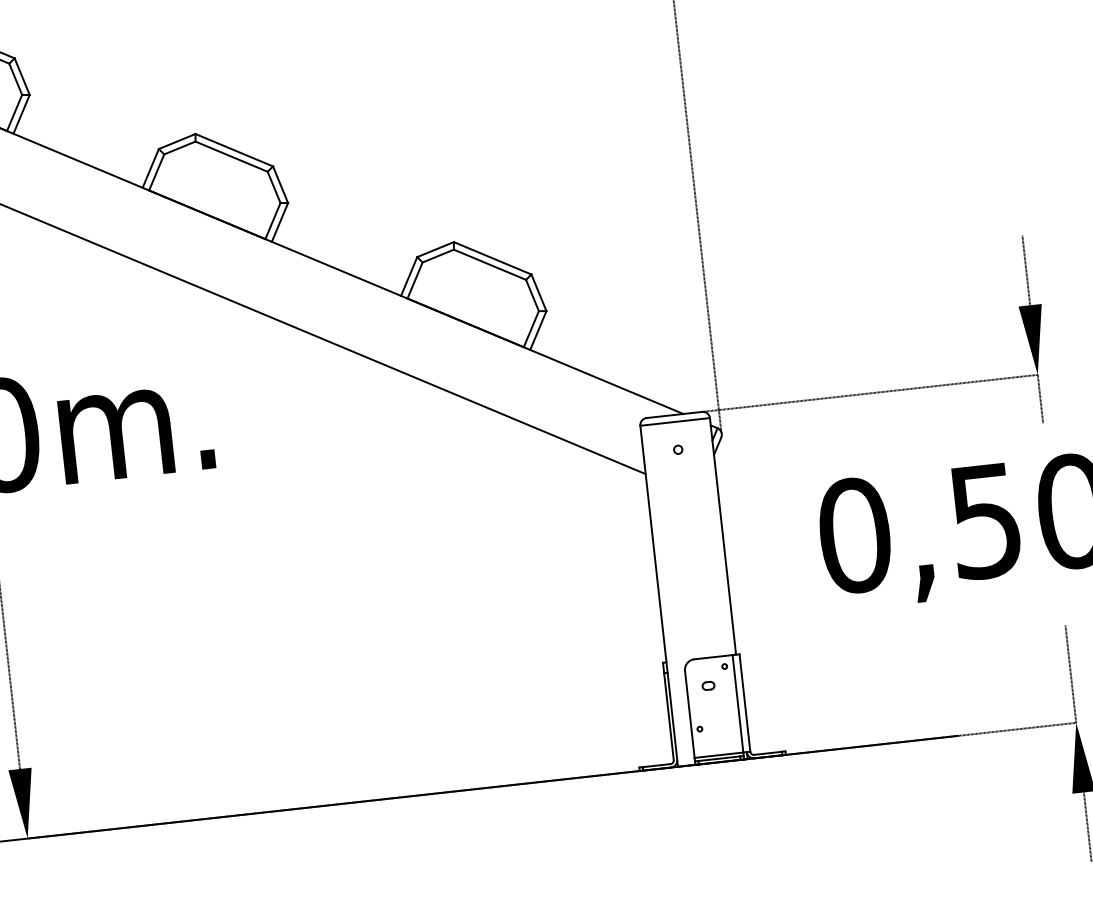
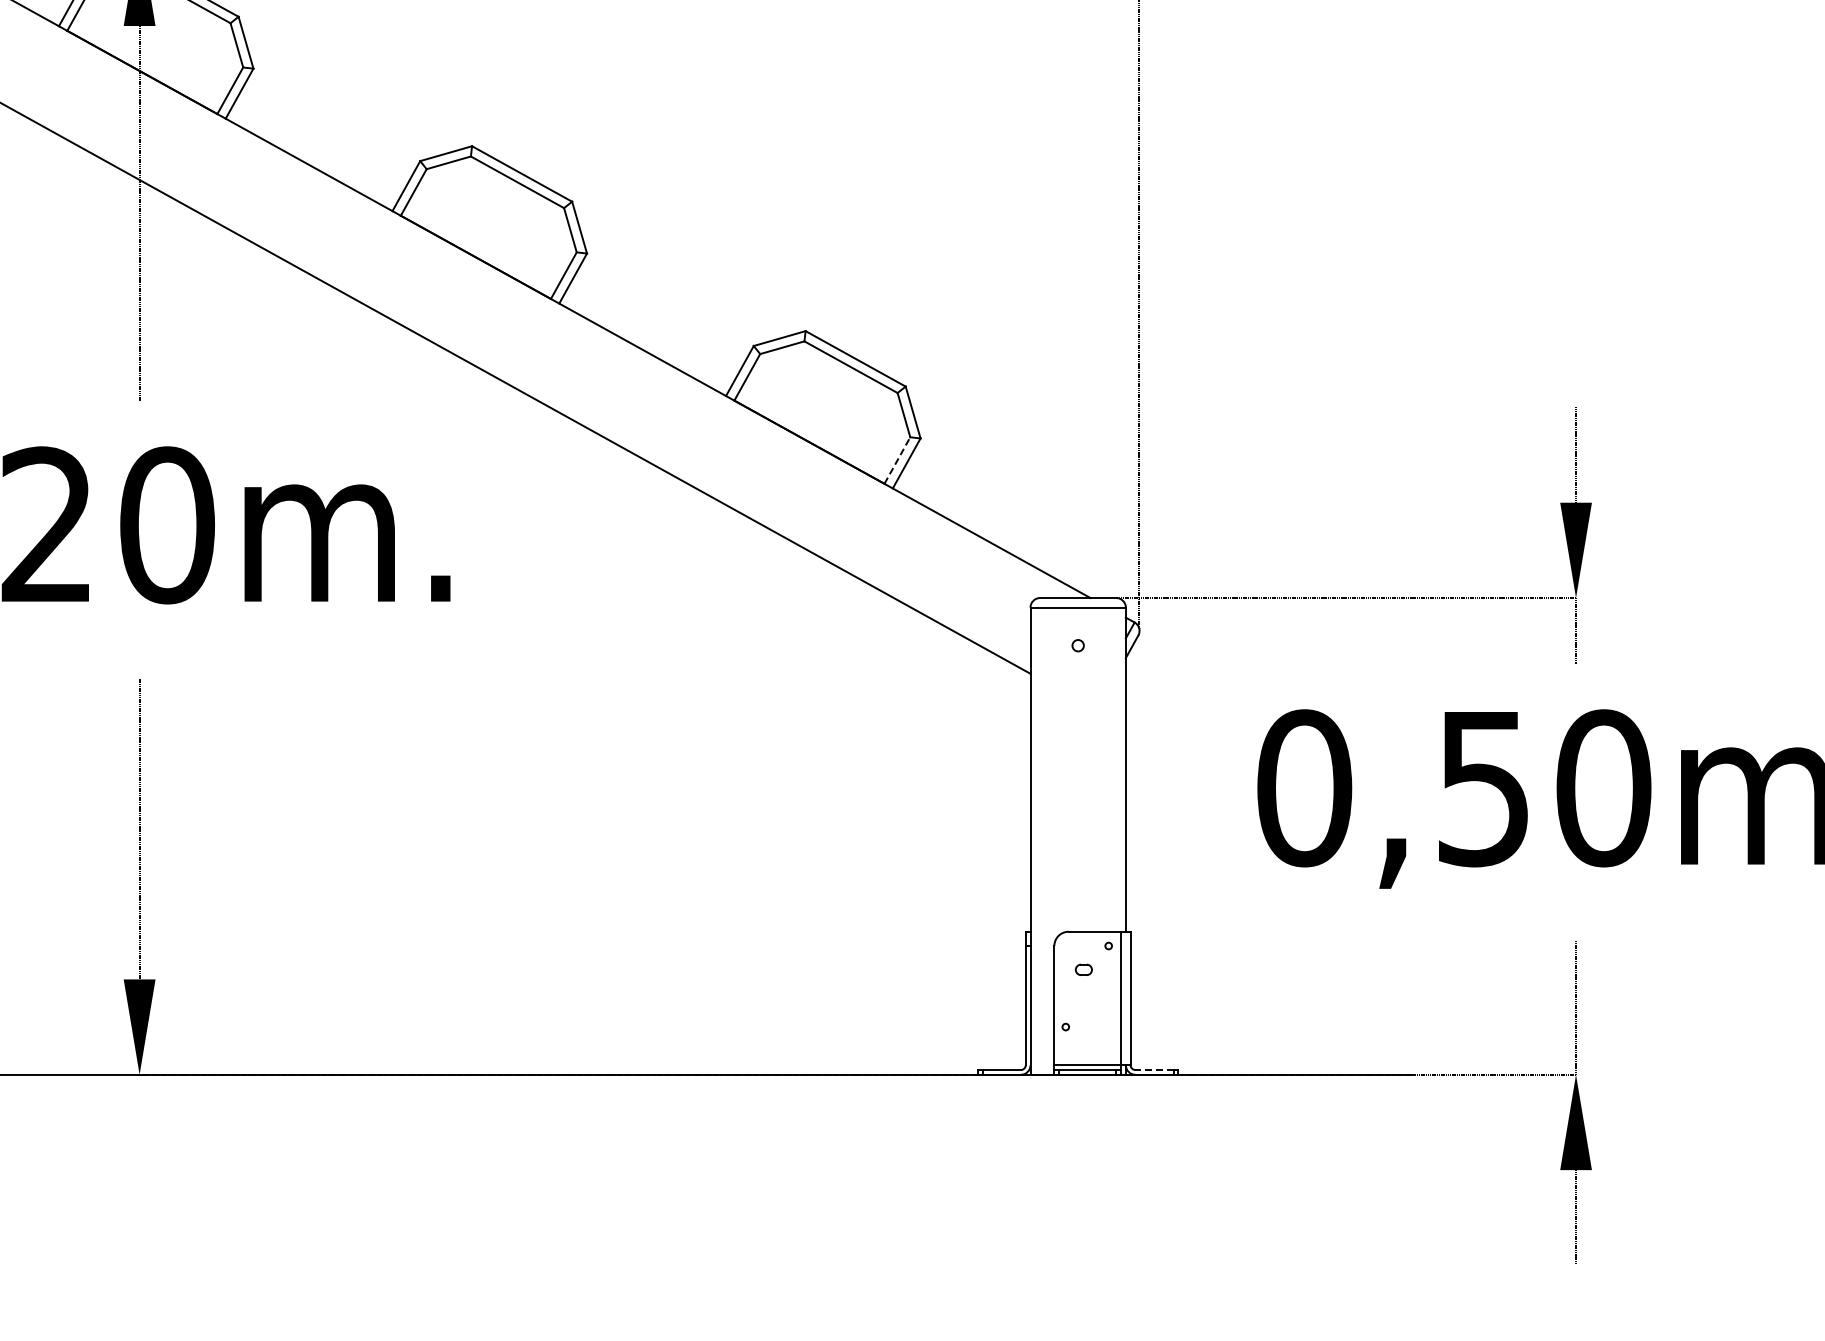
line: (531, 329) -> (897, 460), solid -> dashed
line: (767, 753) -> (1153, 1070), solid -> dashed

